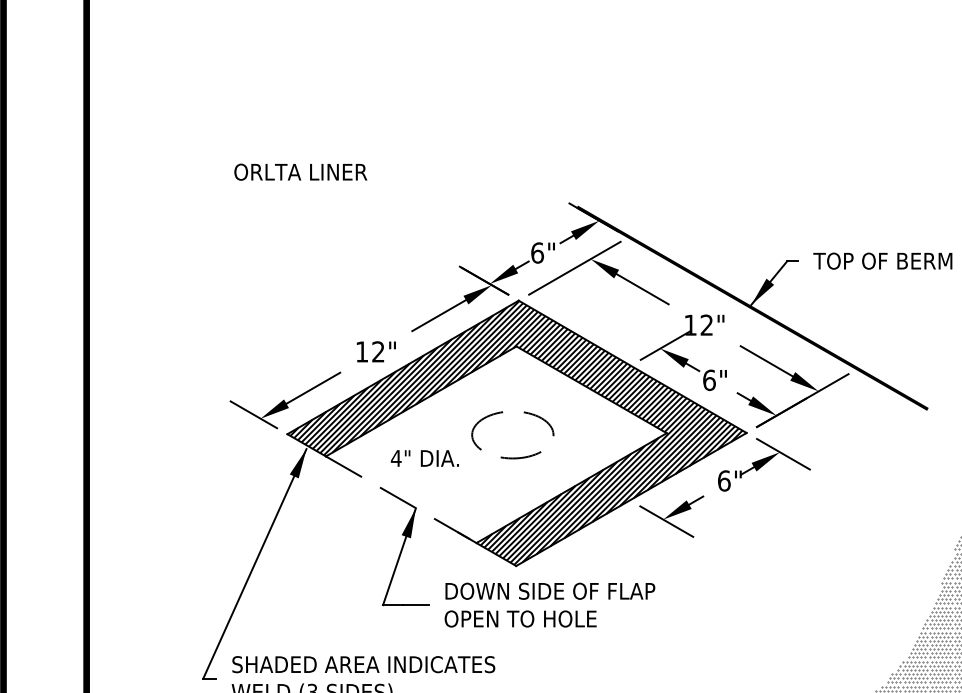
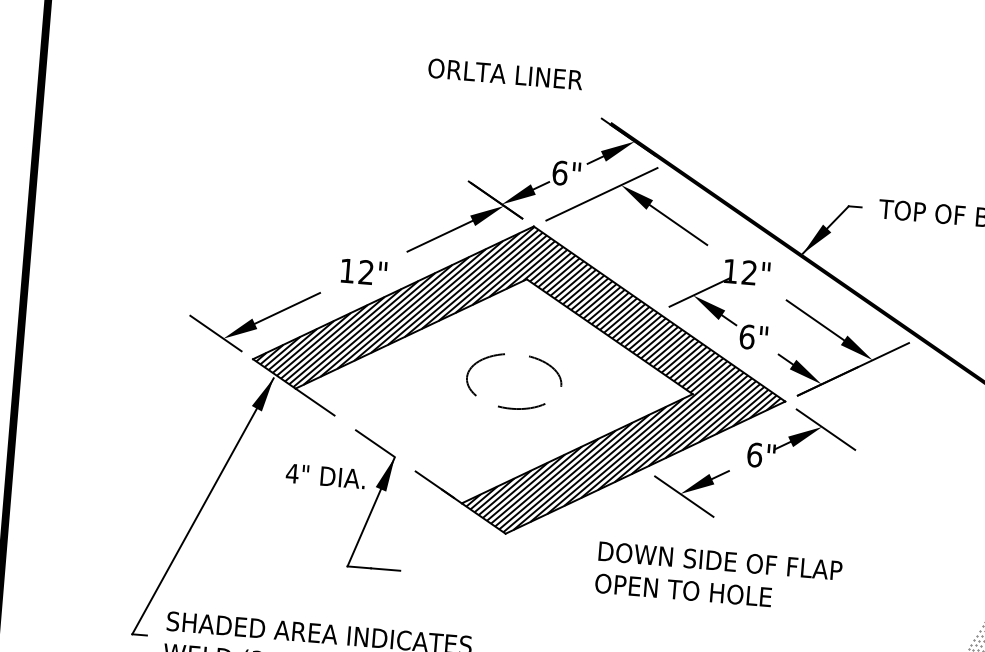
text: (300, 171) -> (505, 73), moved
text: (424, 458) -> (325, 476), moved
text: (549, 604) -> (718, 576), moved

